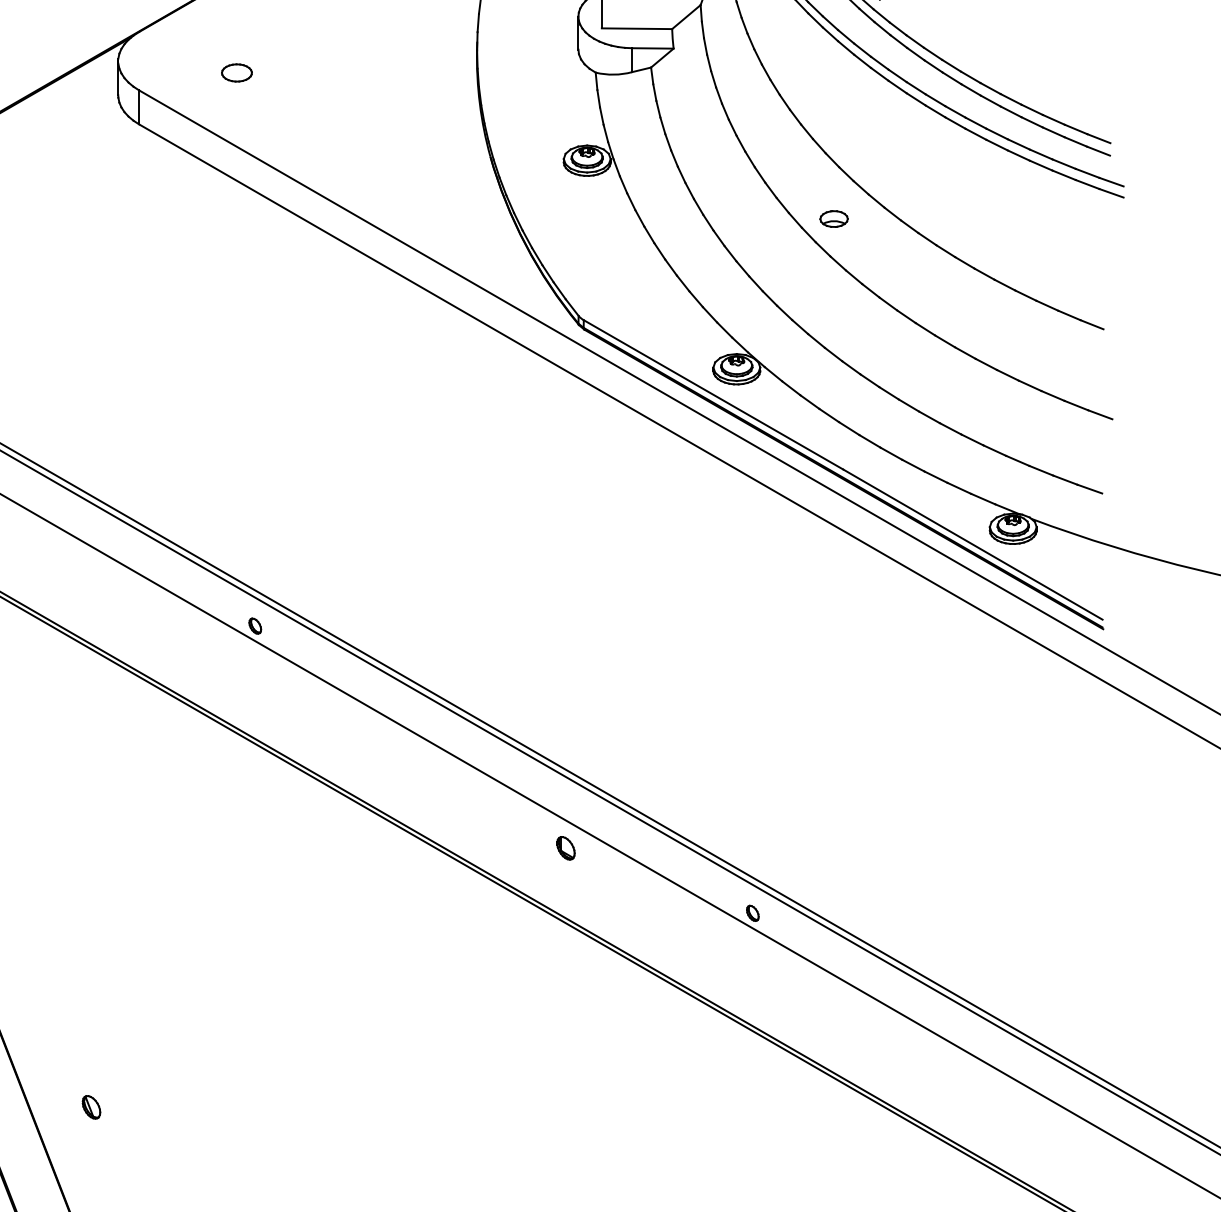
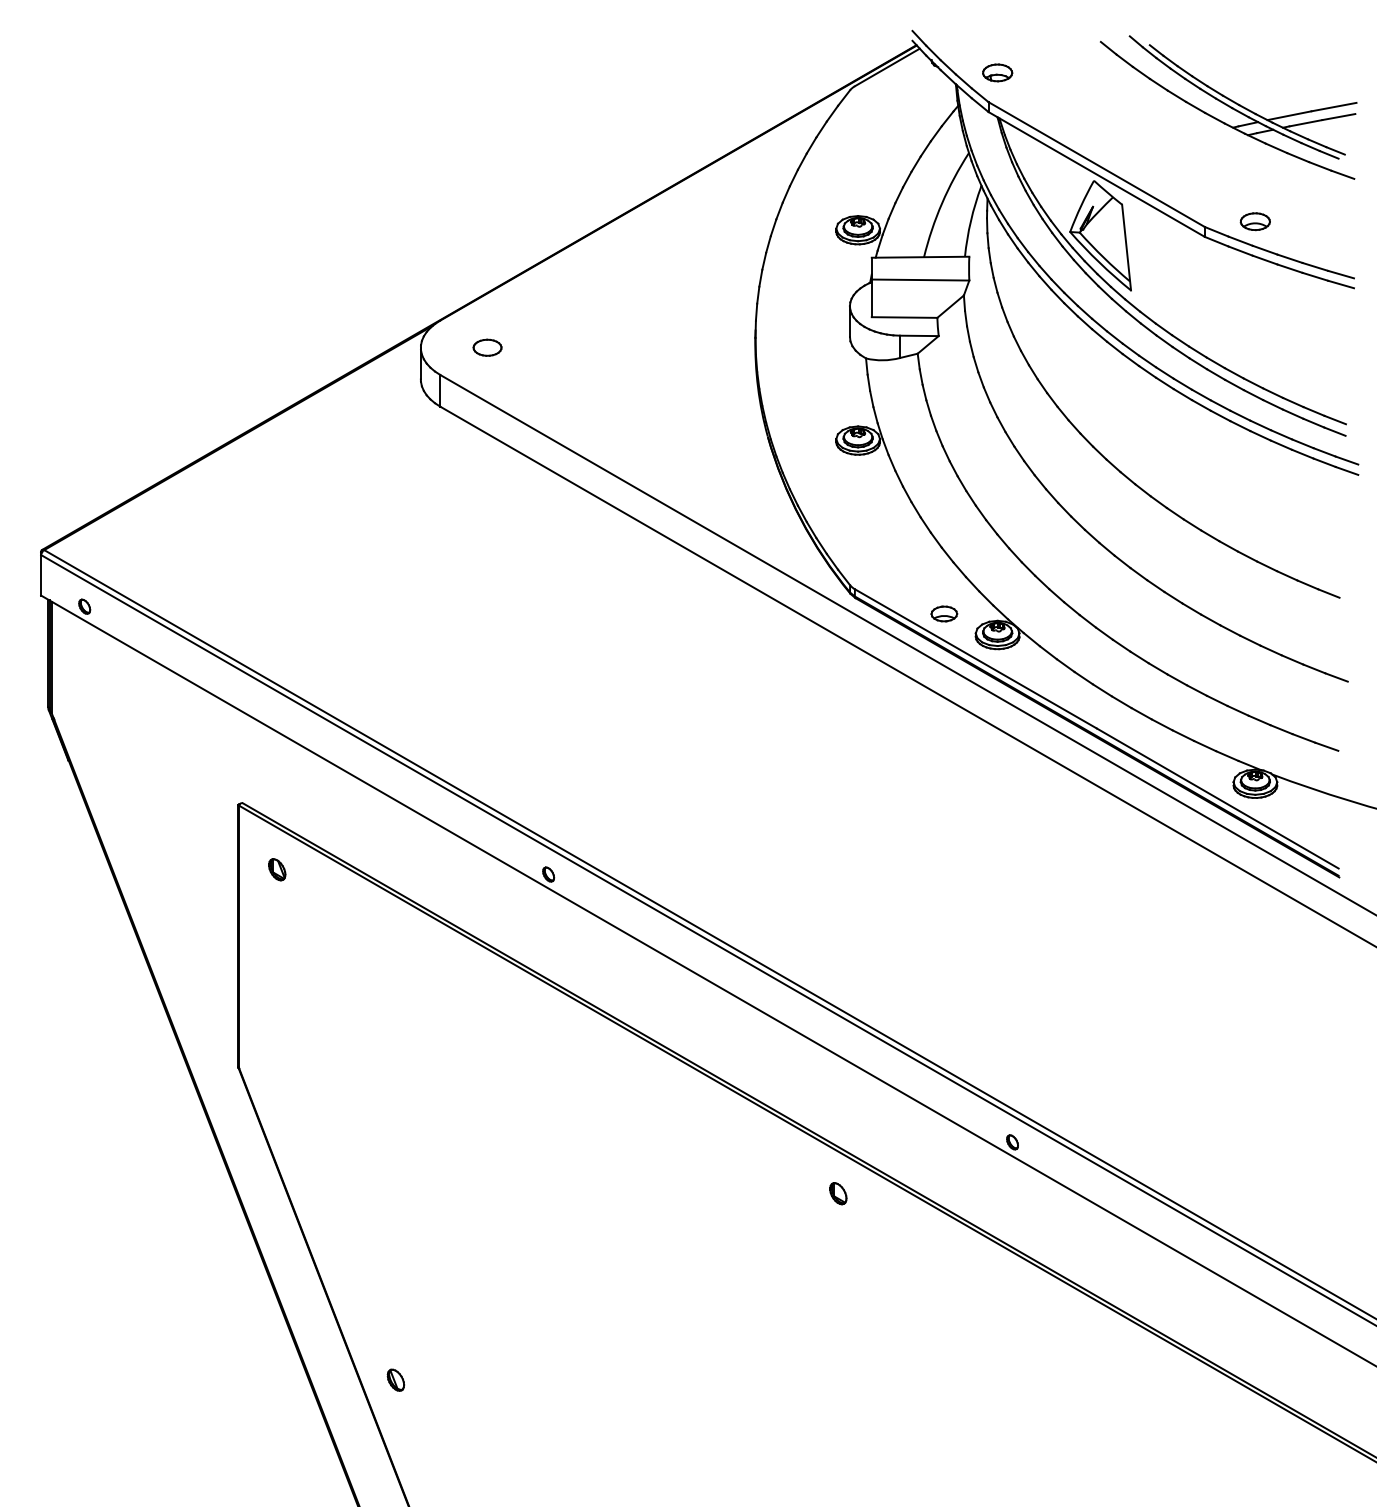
part: (236, 72) -> (487, 347), moved
part: (834, 218) -> (944, 613), moved
part: (566, 848) -> (838, 1193), moved
part: (91, 1106) -> (395, 1379), moved

